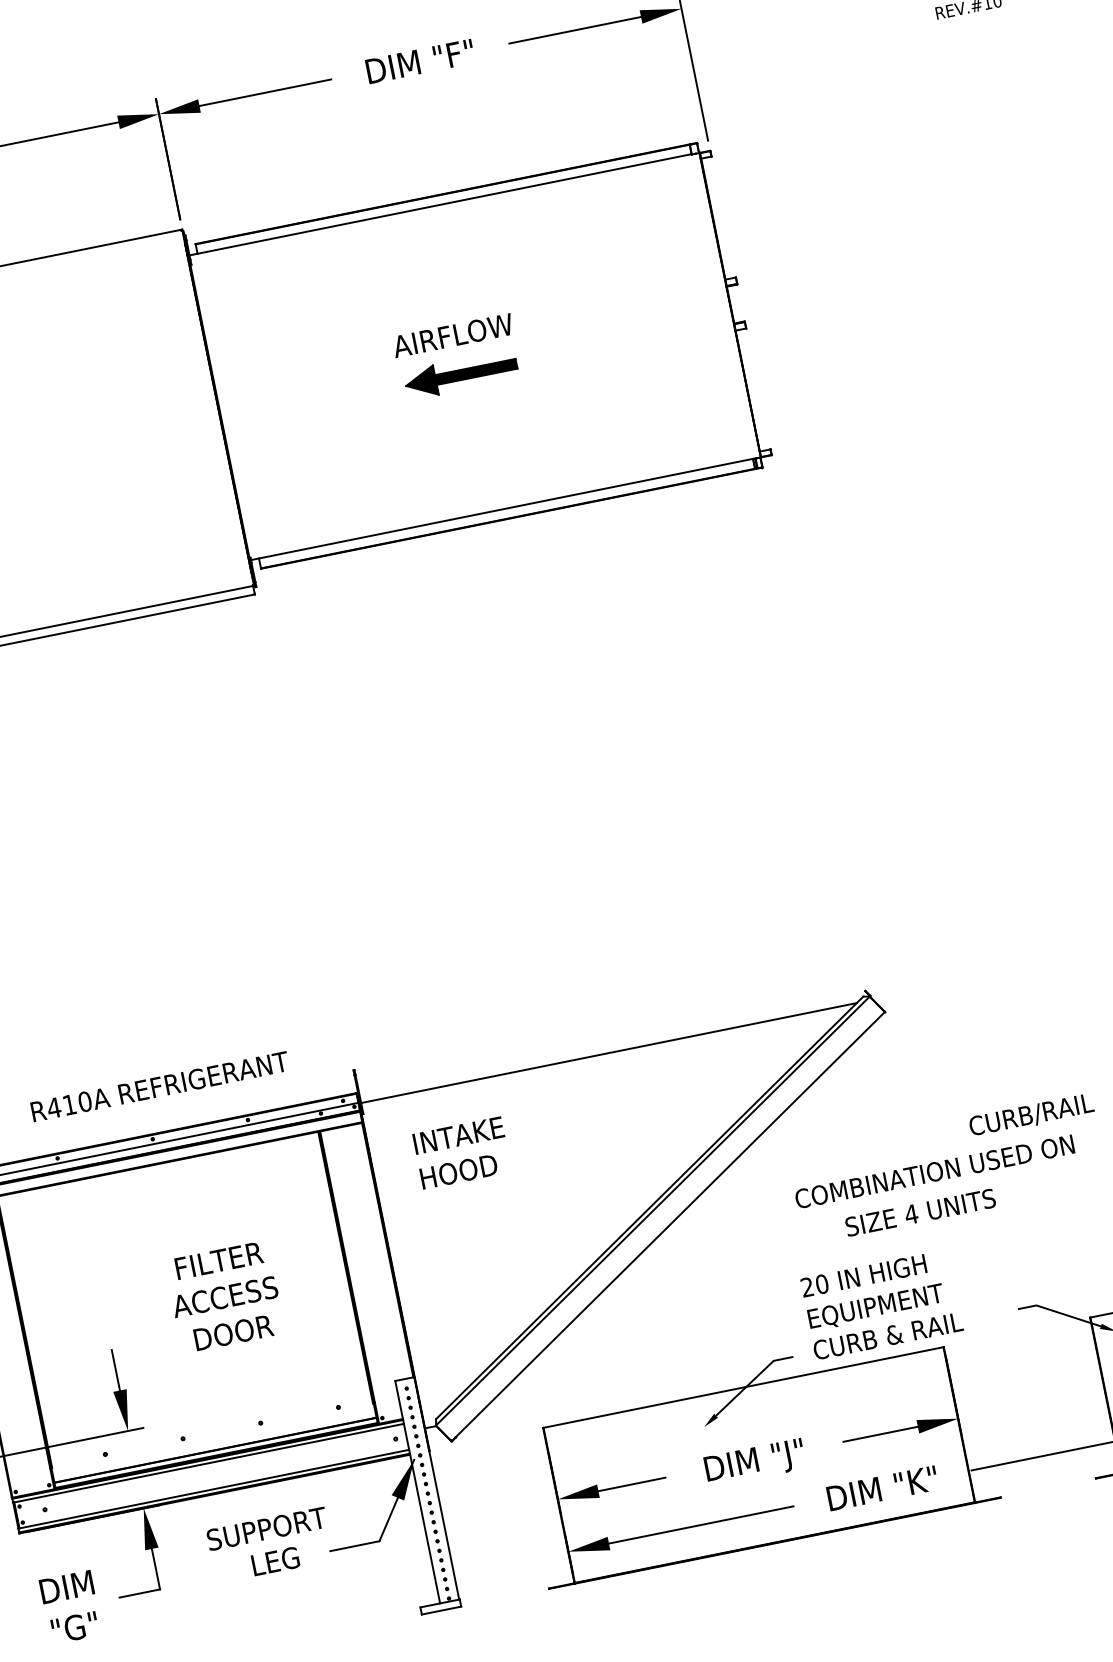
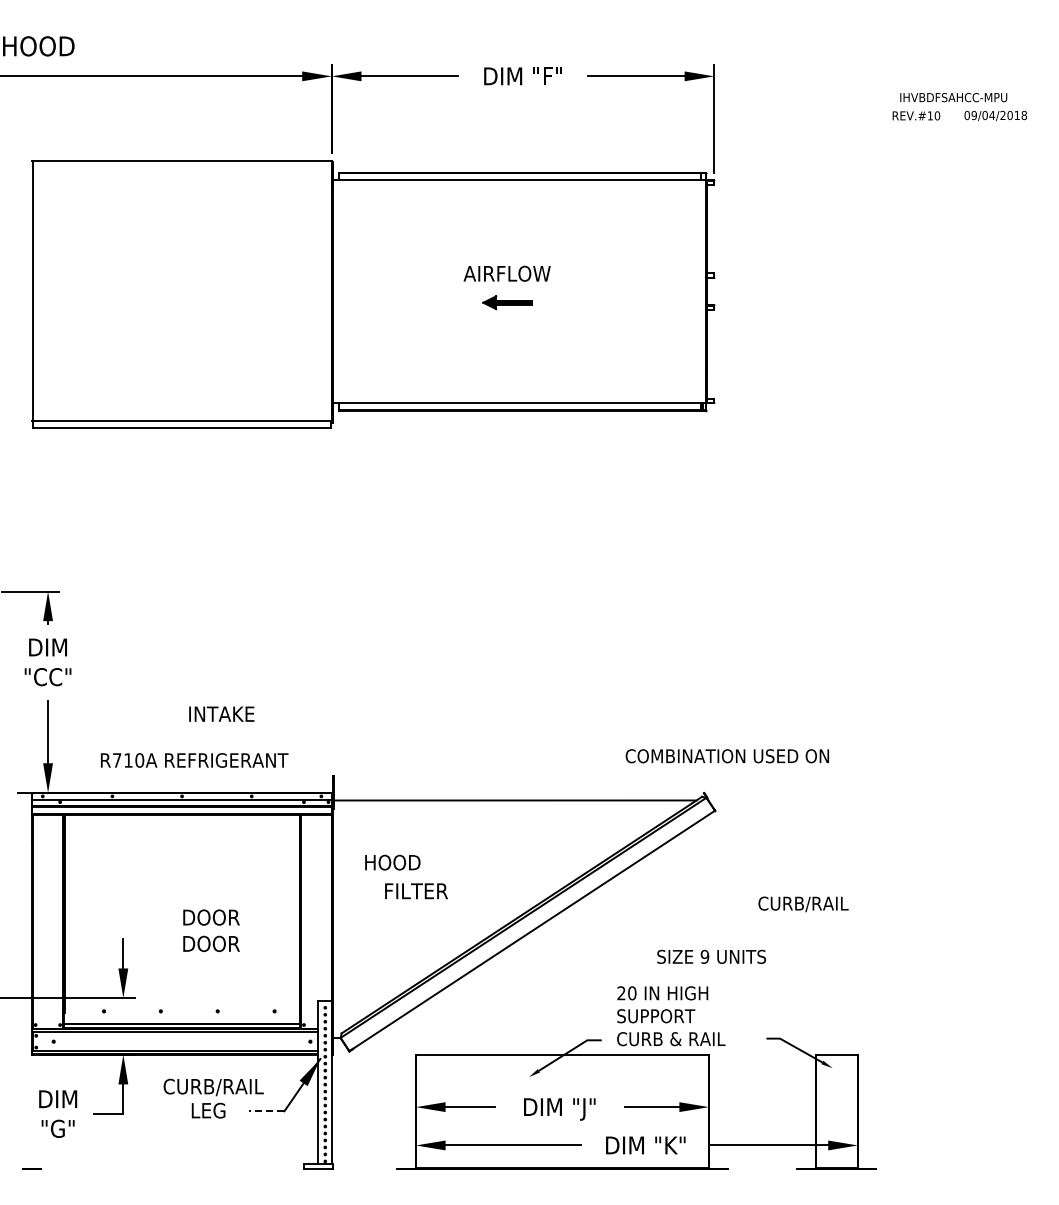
part: (461, 374) -> (507, 302), size x0.6
text: (53, 1108) -> (116, 760), R410A -> R710A
text: (458, 1134) -> (221, 713), moved
text: (933, 1172) -> (726, 756), moved
text: (910, 1214) -> (704, 956), 4 -> 9
text: (219, 1261) -> (416, 891), moved
text: (224, 1296) -> (210, 917), ACCESS -> DOOR
text: (875, 1307) -> (666, 1017), EQUIPMENT -> SUPPORT
text: (275, 1528) -> (213, 1087), SUPPORT -> CURB/RAIL
line: (354, 1546) -> (266, 1111), solid -> dashed

